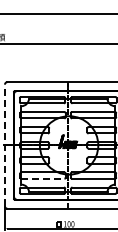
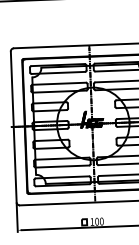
line: (4, 145) -> (13, 127), dashed -> solid
line: (43, 178) -> (63, 166), dashed -> solid

